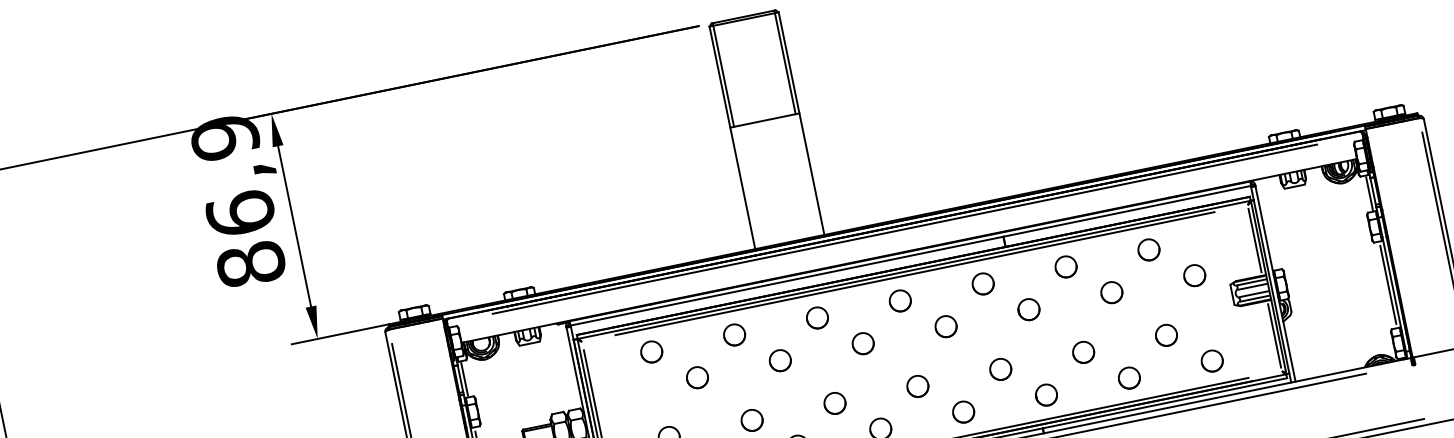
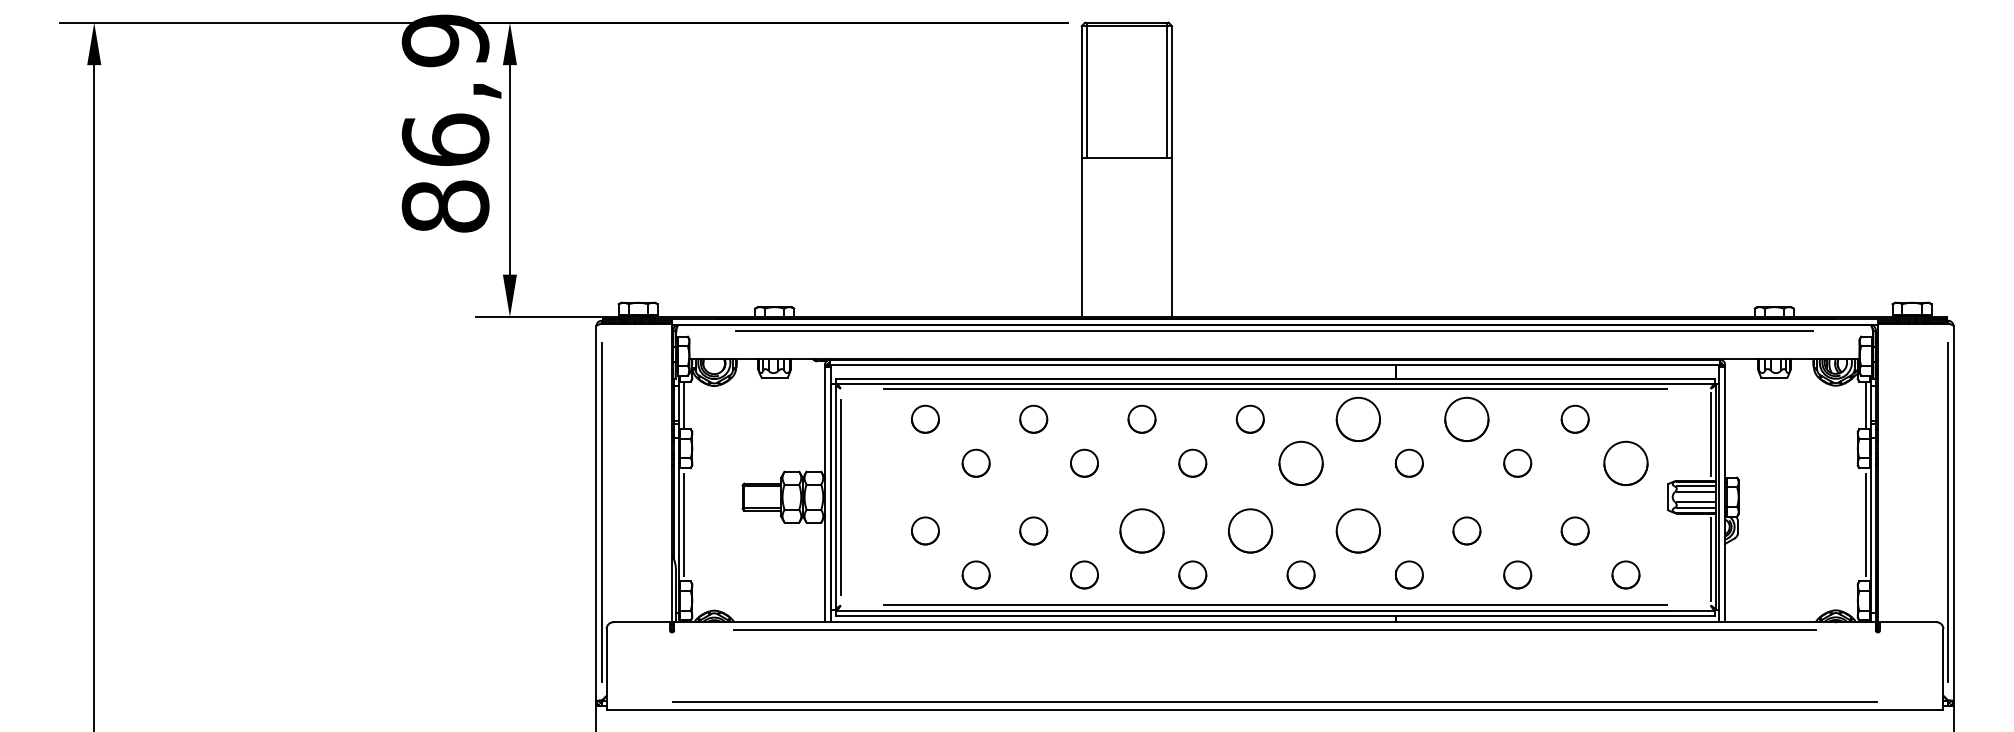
part: (1065, 266) -> (1466, 418), size x1.6
part: (1194, 275) -> (1625, 462), size x1.6
part: (982, 283) -> (1358, 418), size x1.6
part: (945, 326) -> (1300, 462), size x1.6
part: (1000, 369) -> (1358, 530), size x1.6
part: (917, 386) -> (1249, 530), size x1.6
part: (834, 403) -> (1141, 530), size x1.6

